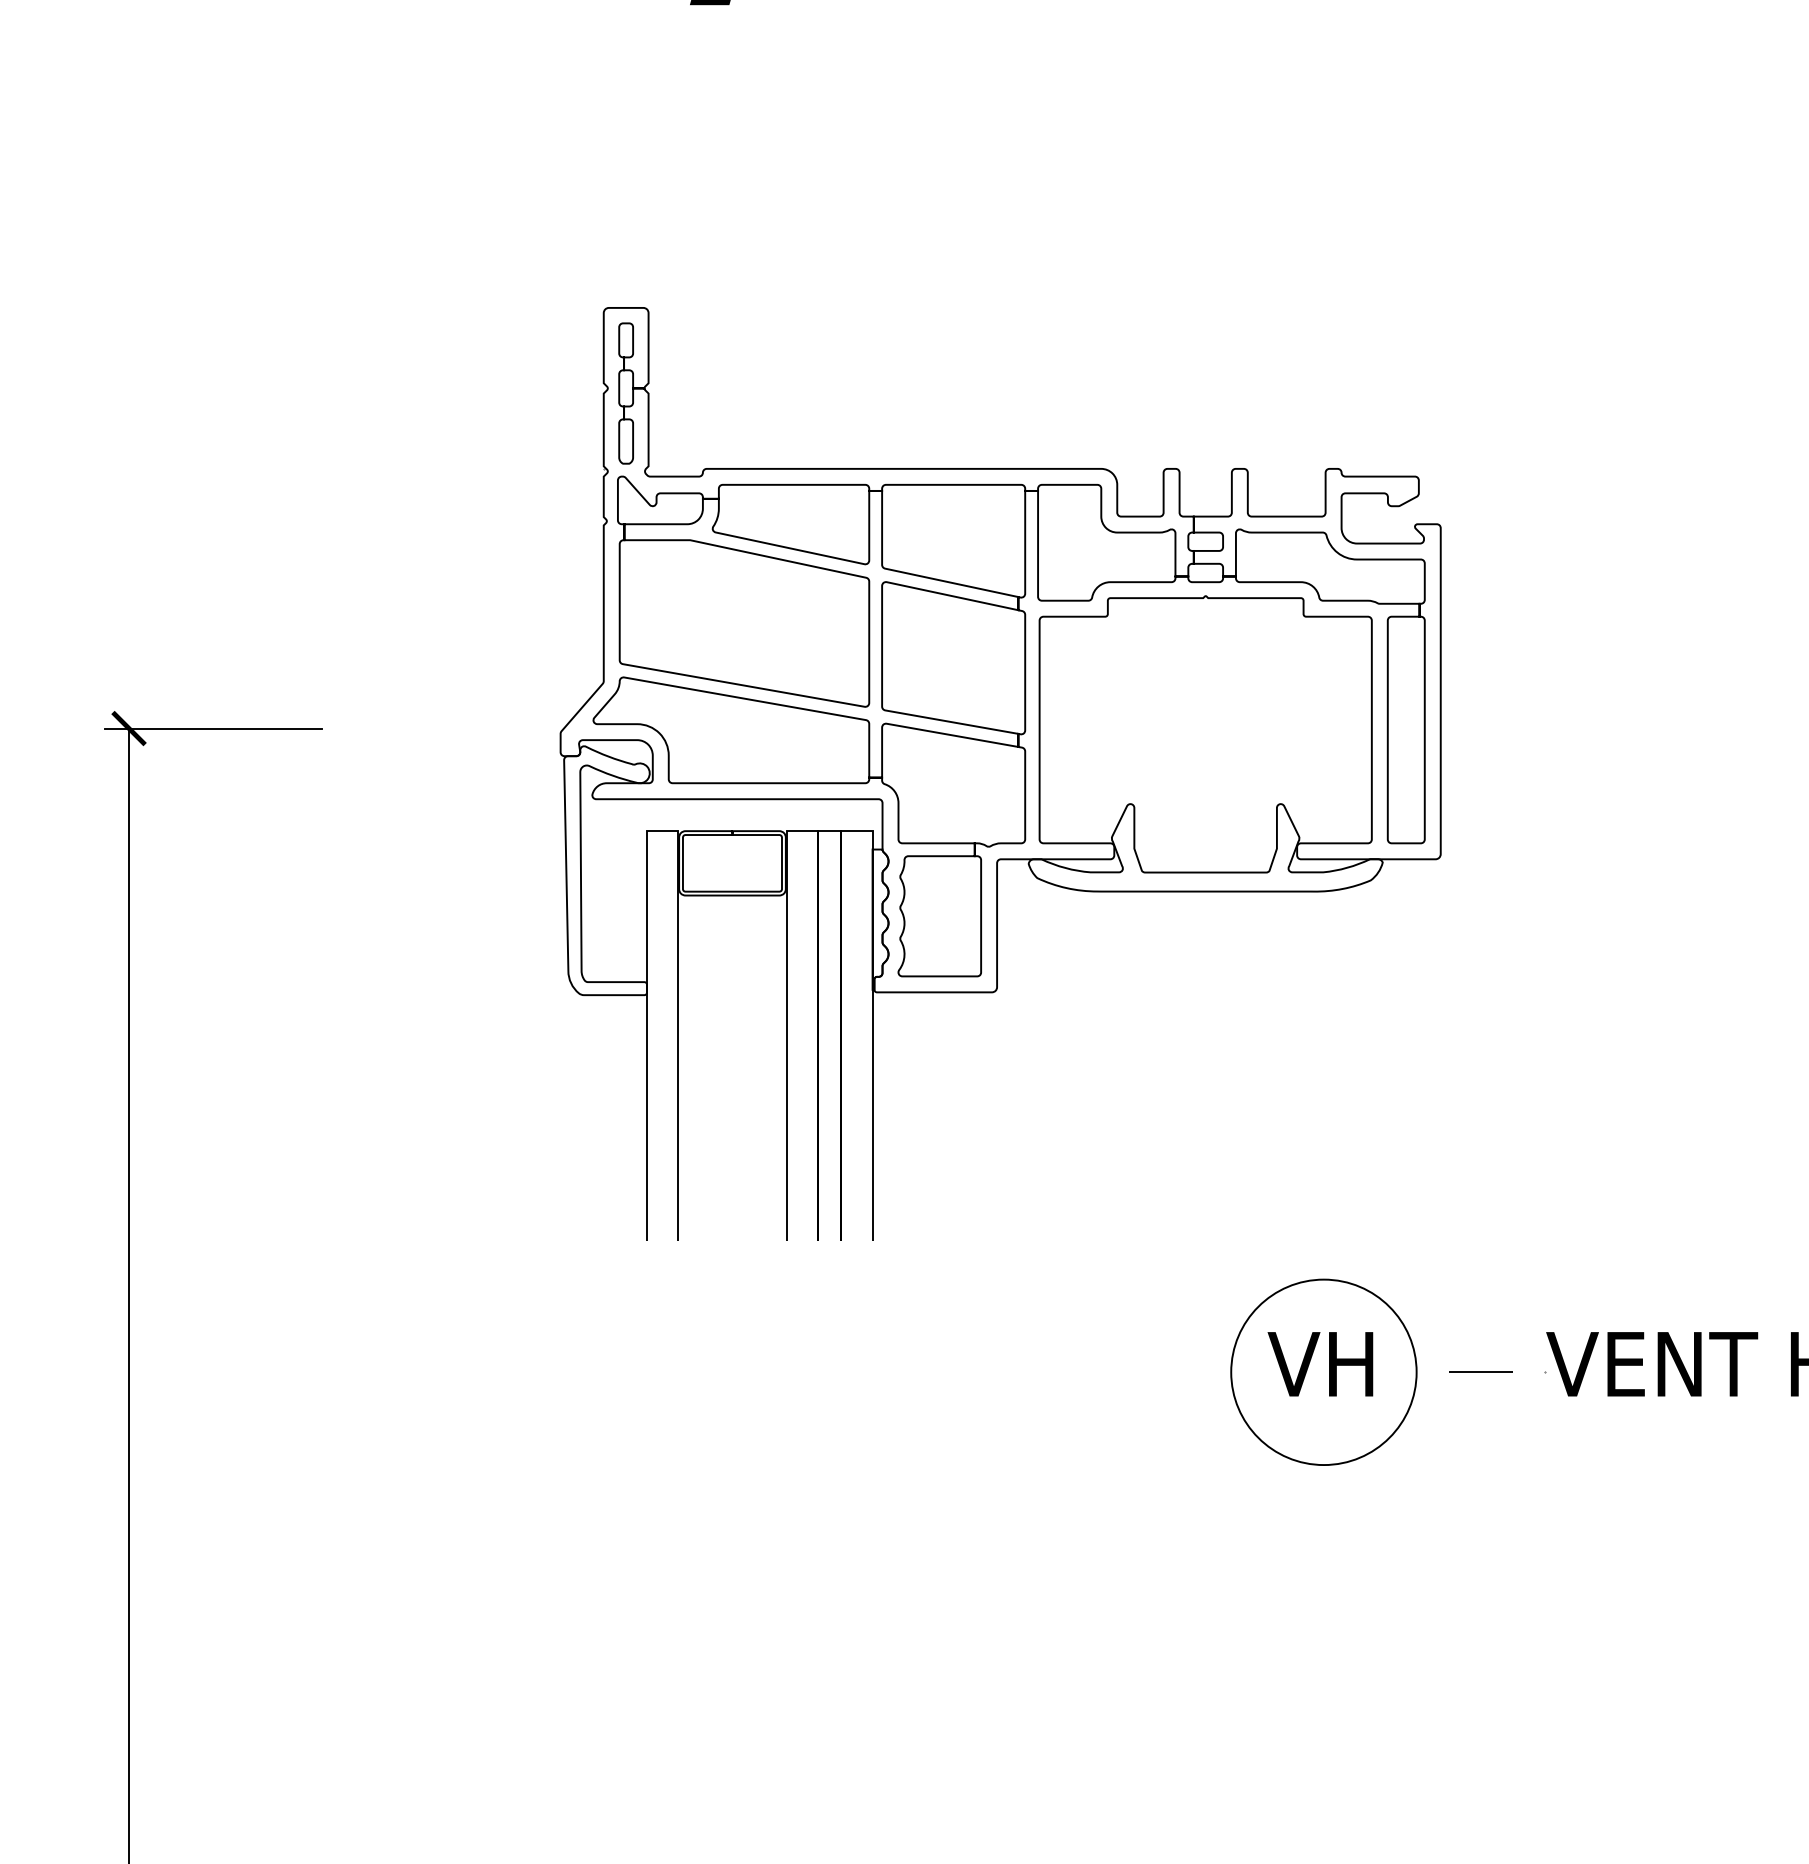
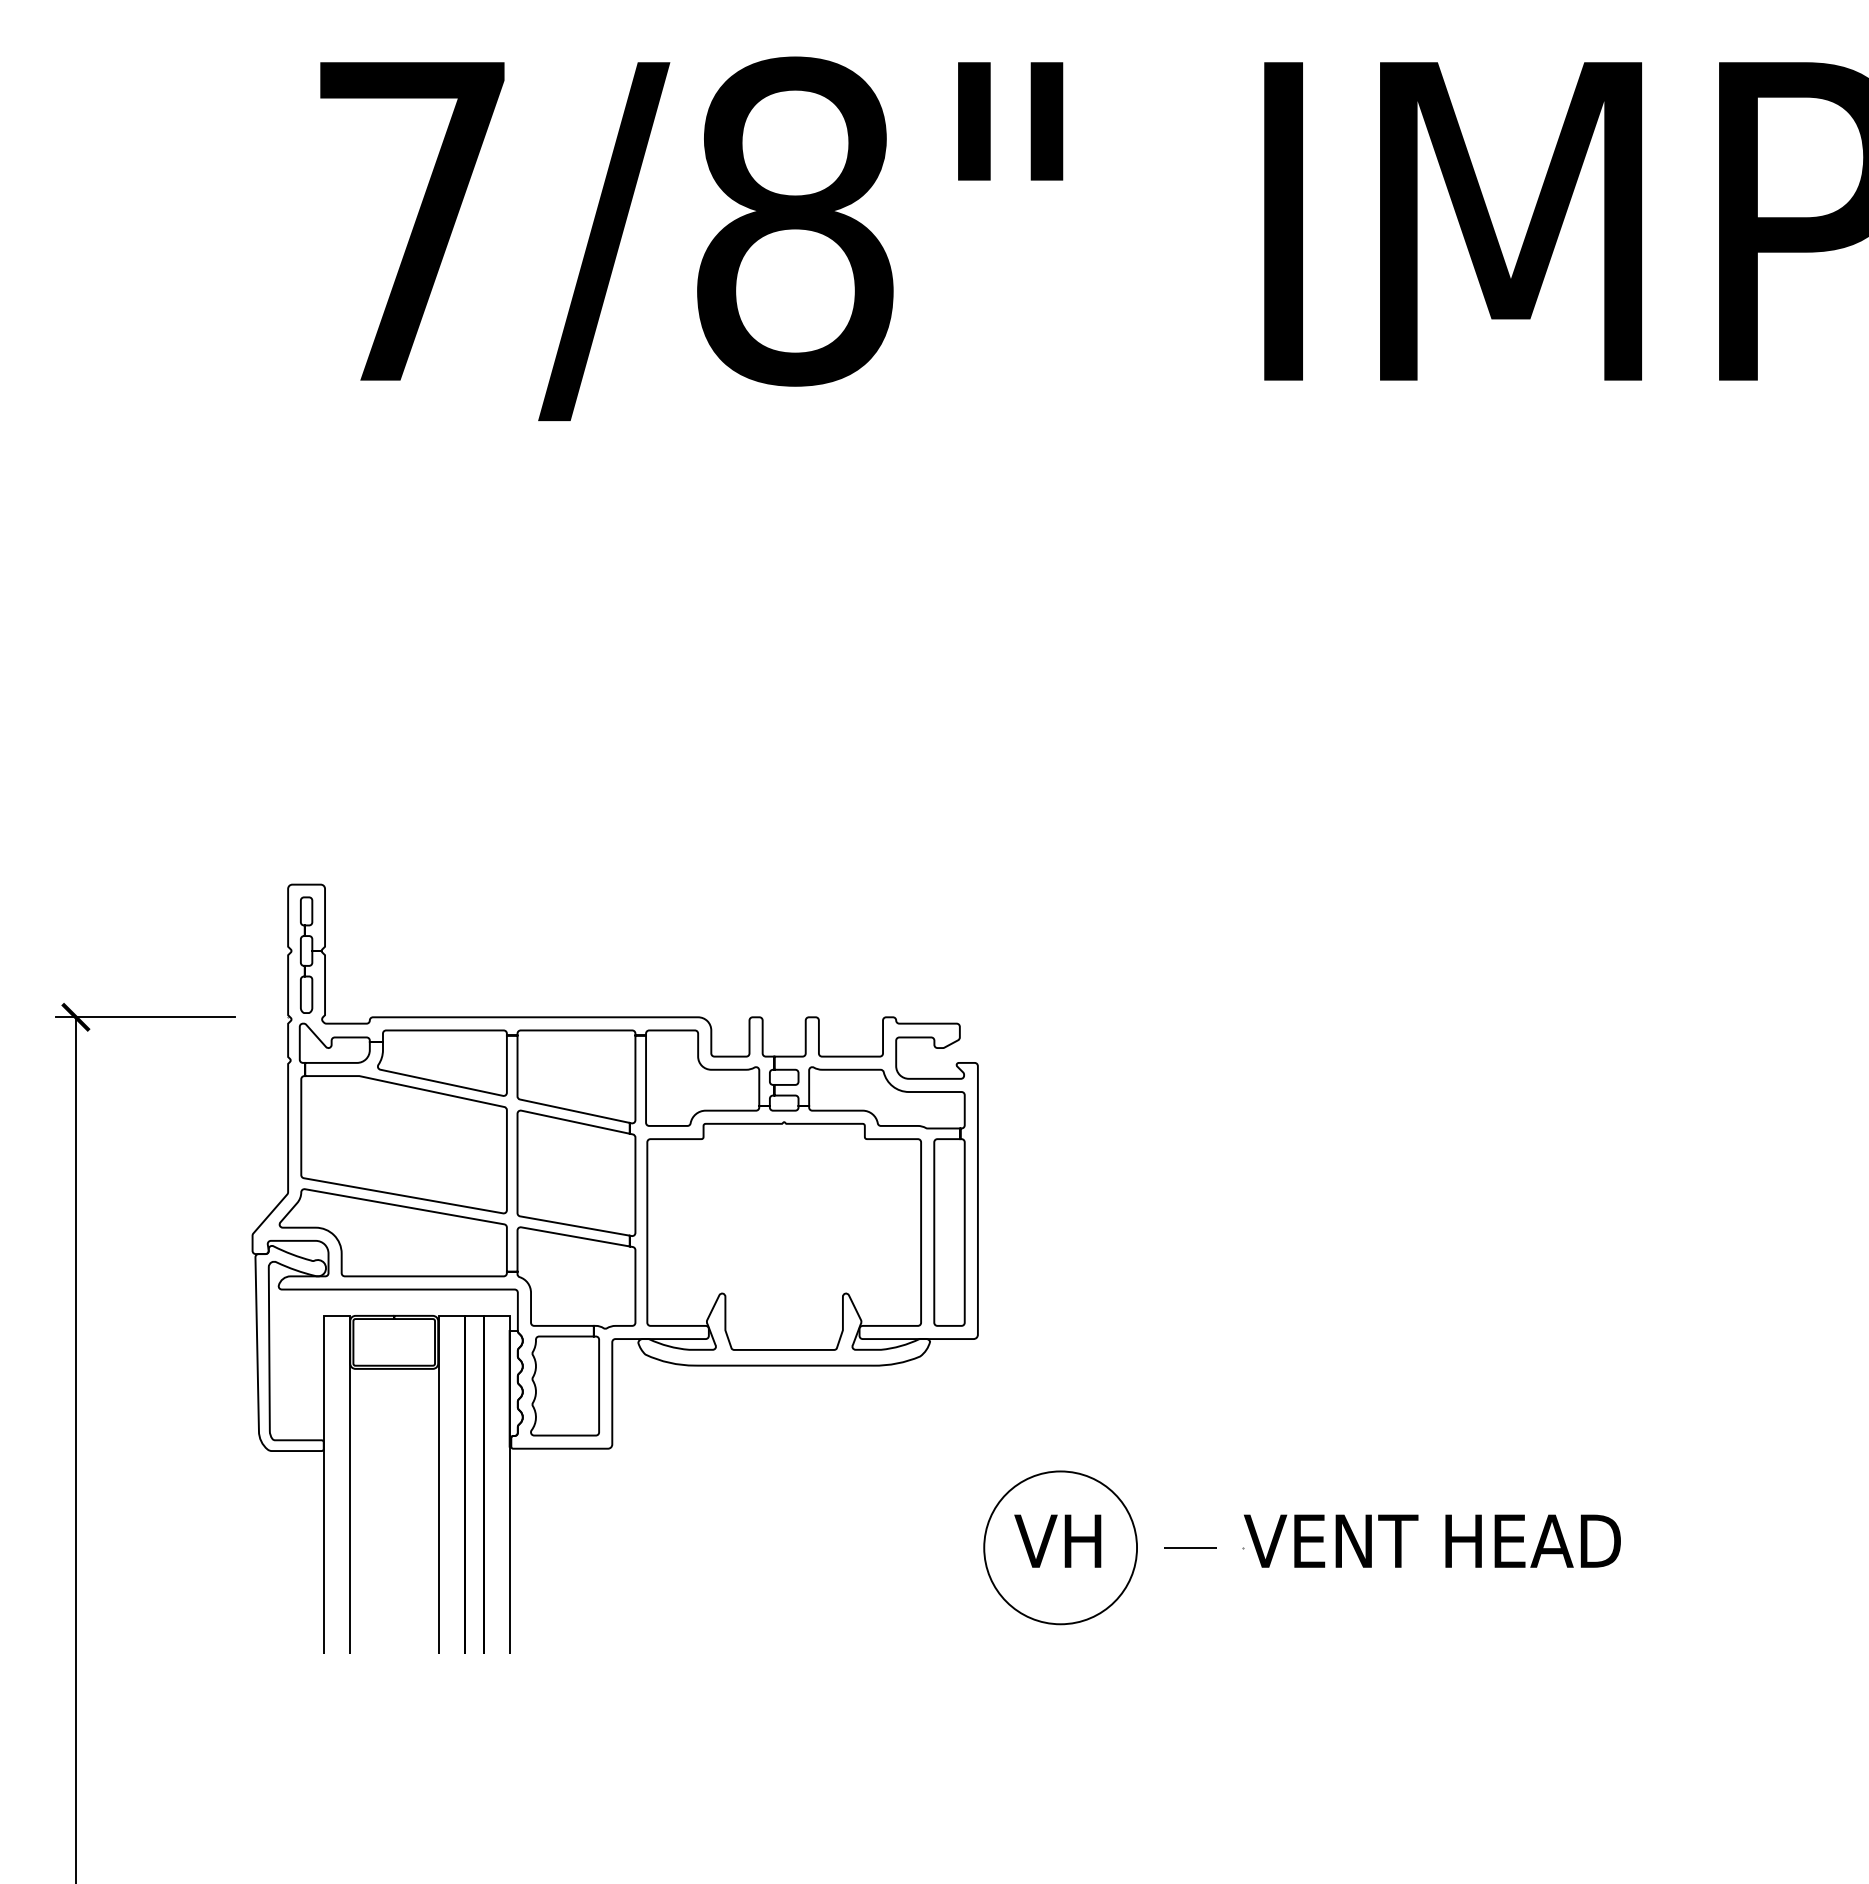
part: (999, 773) -> (614, 1268), moved

